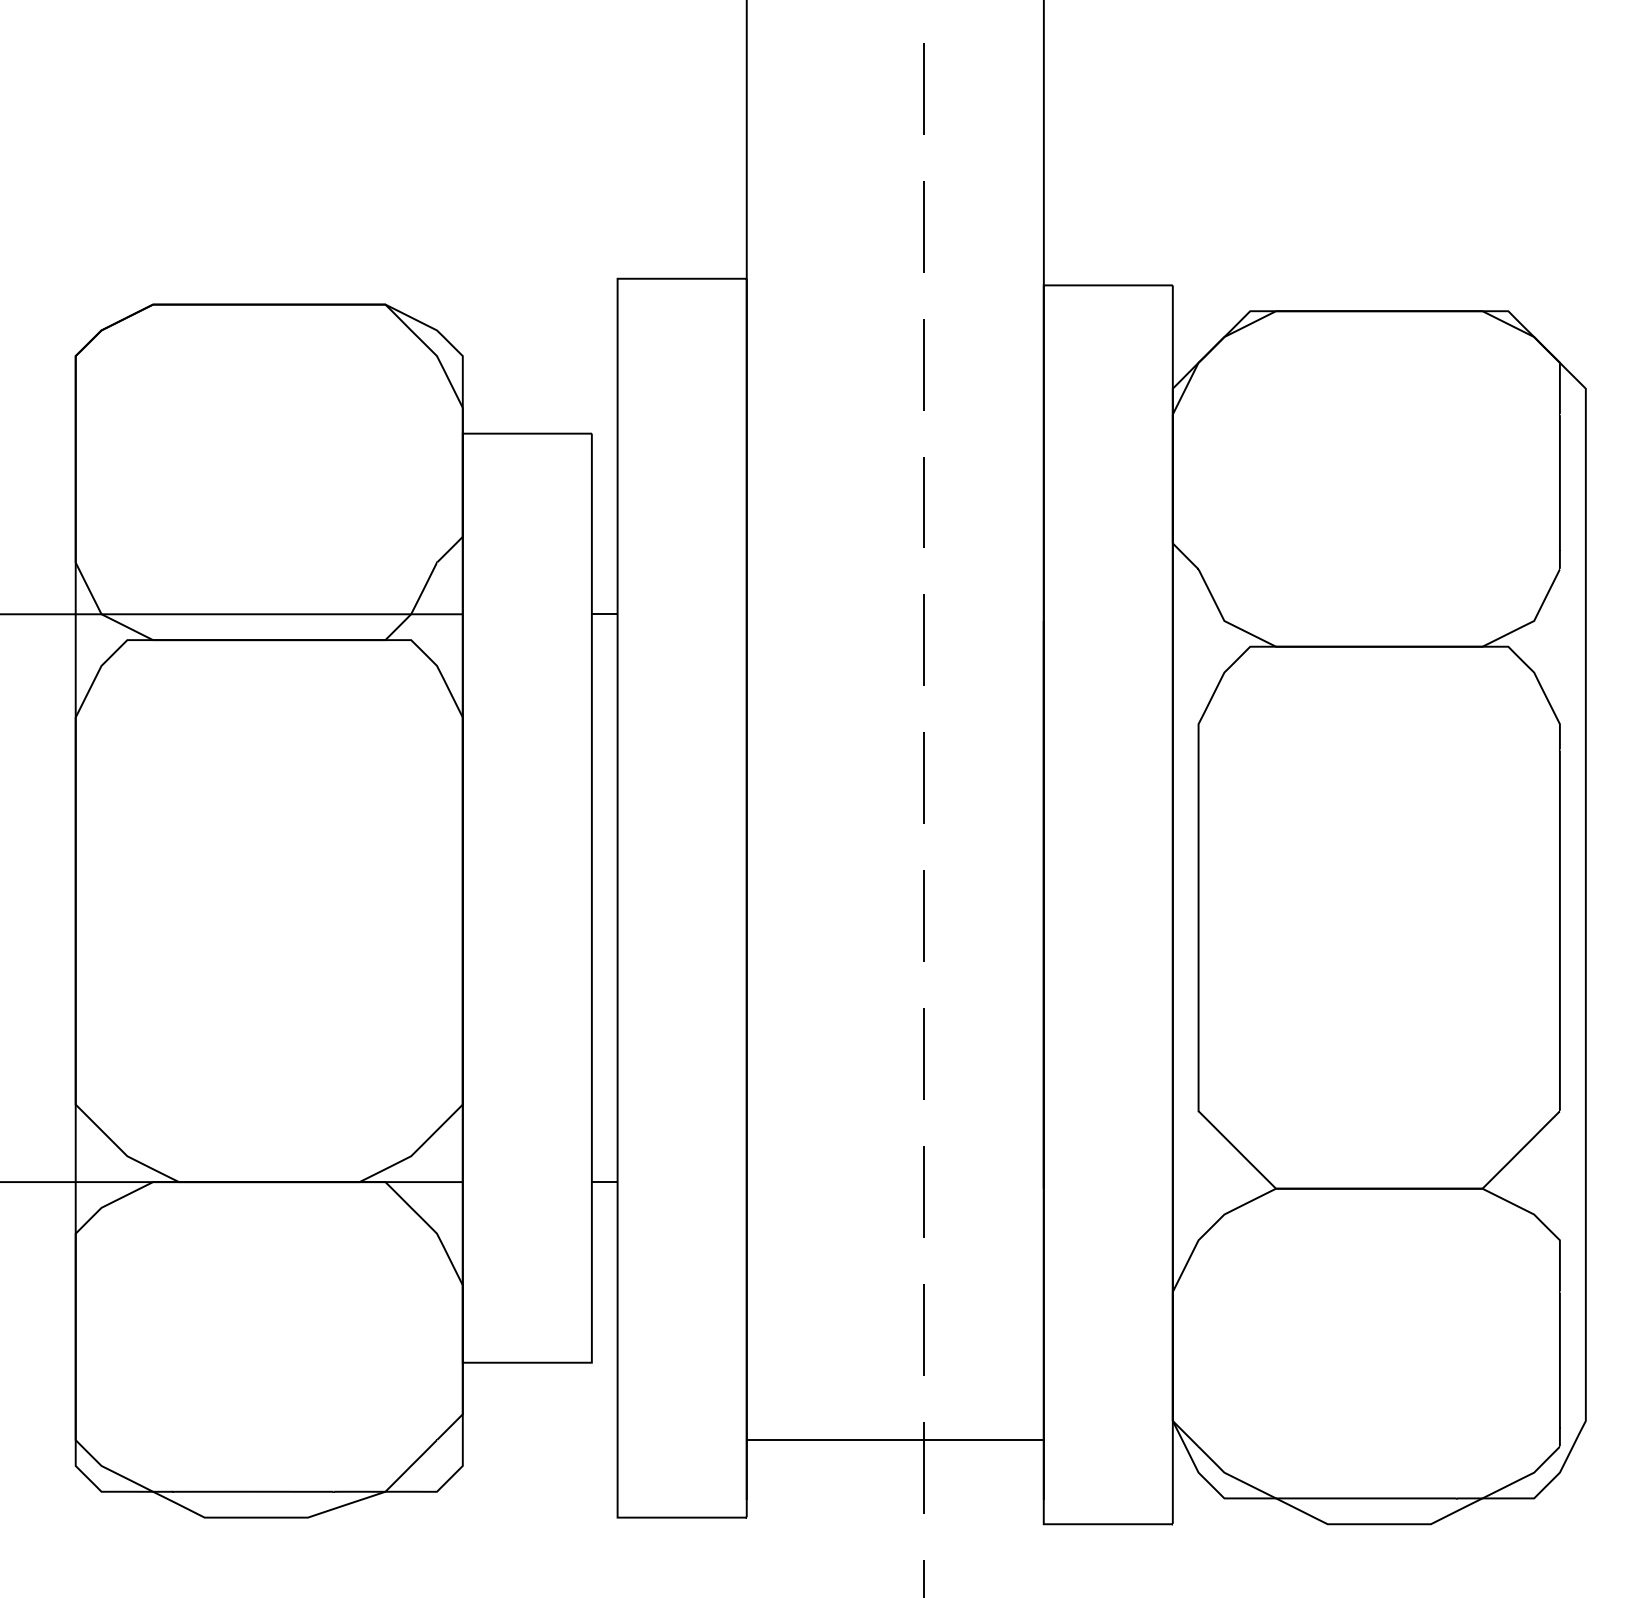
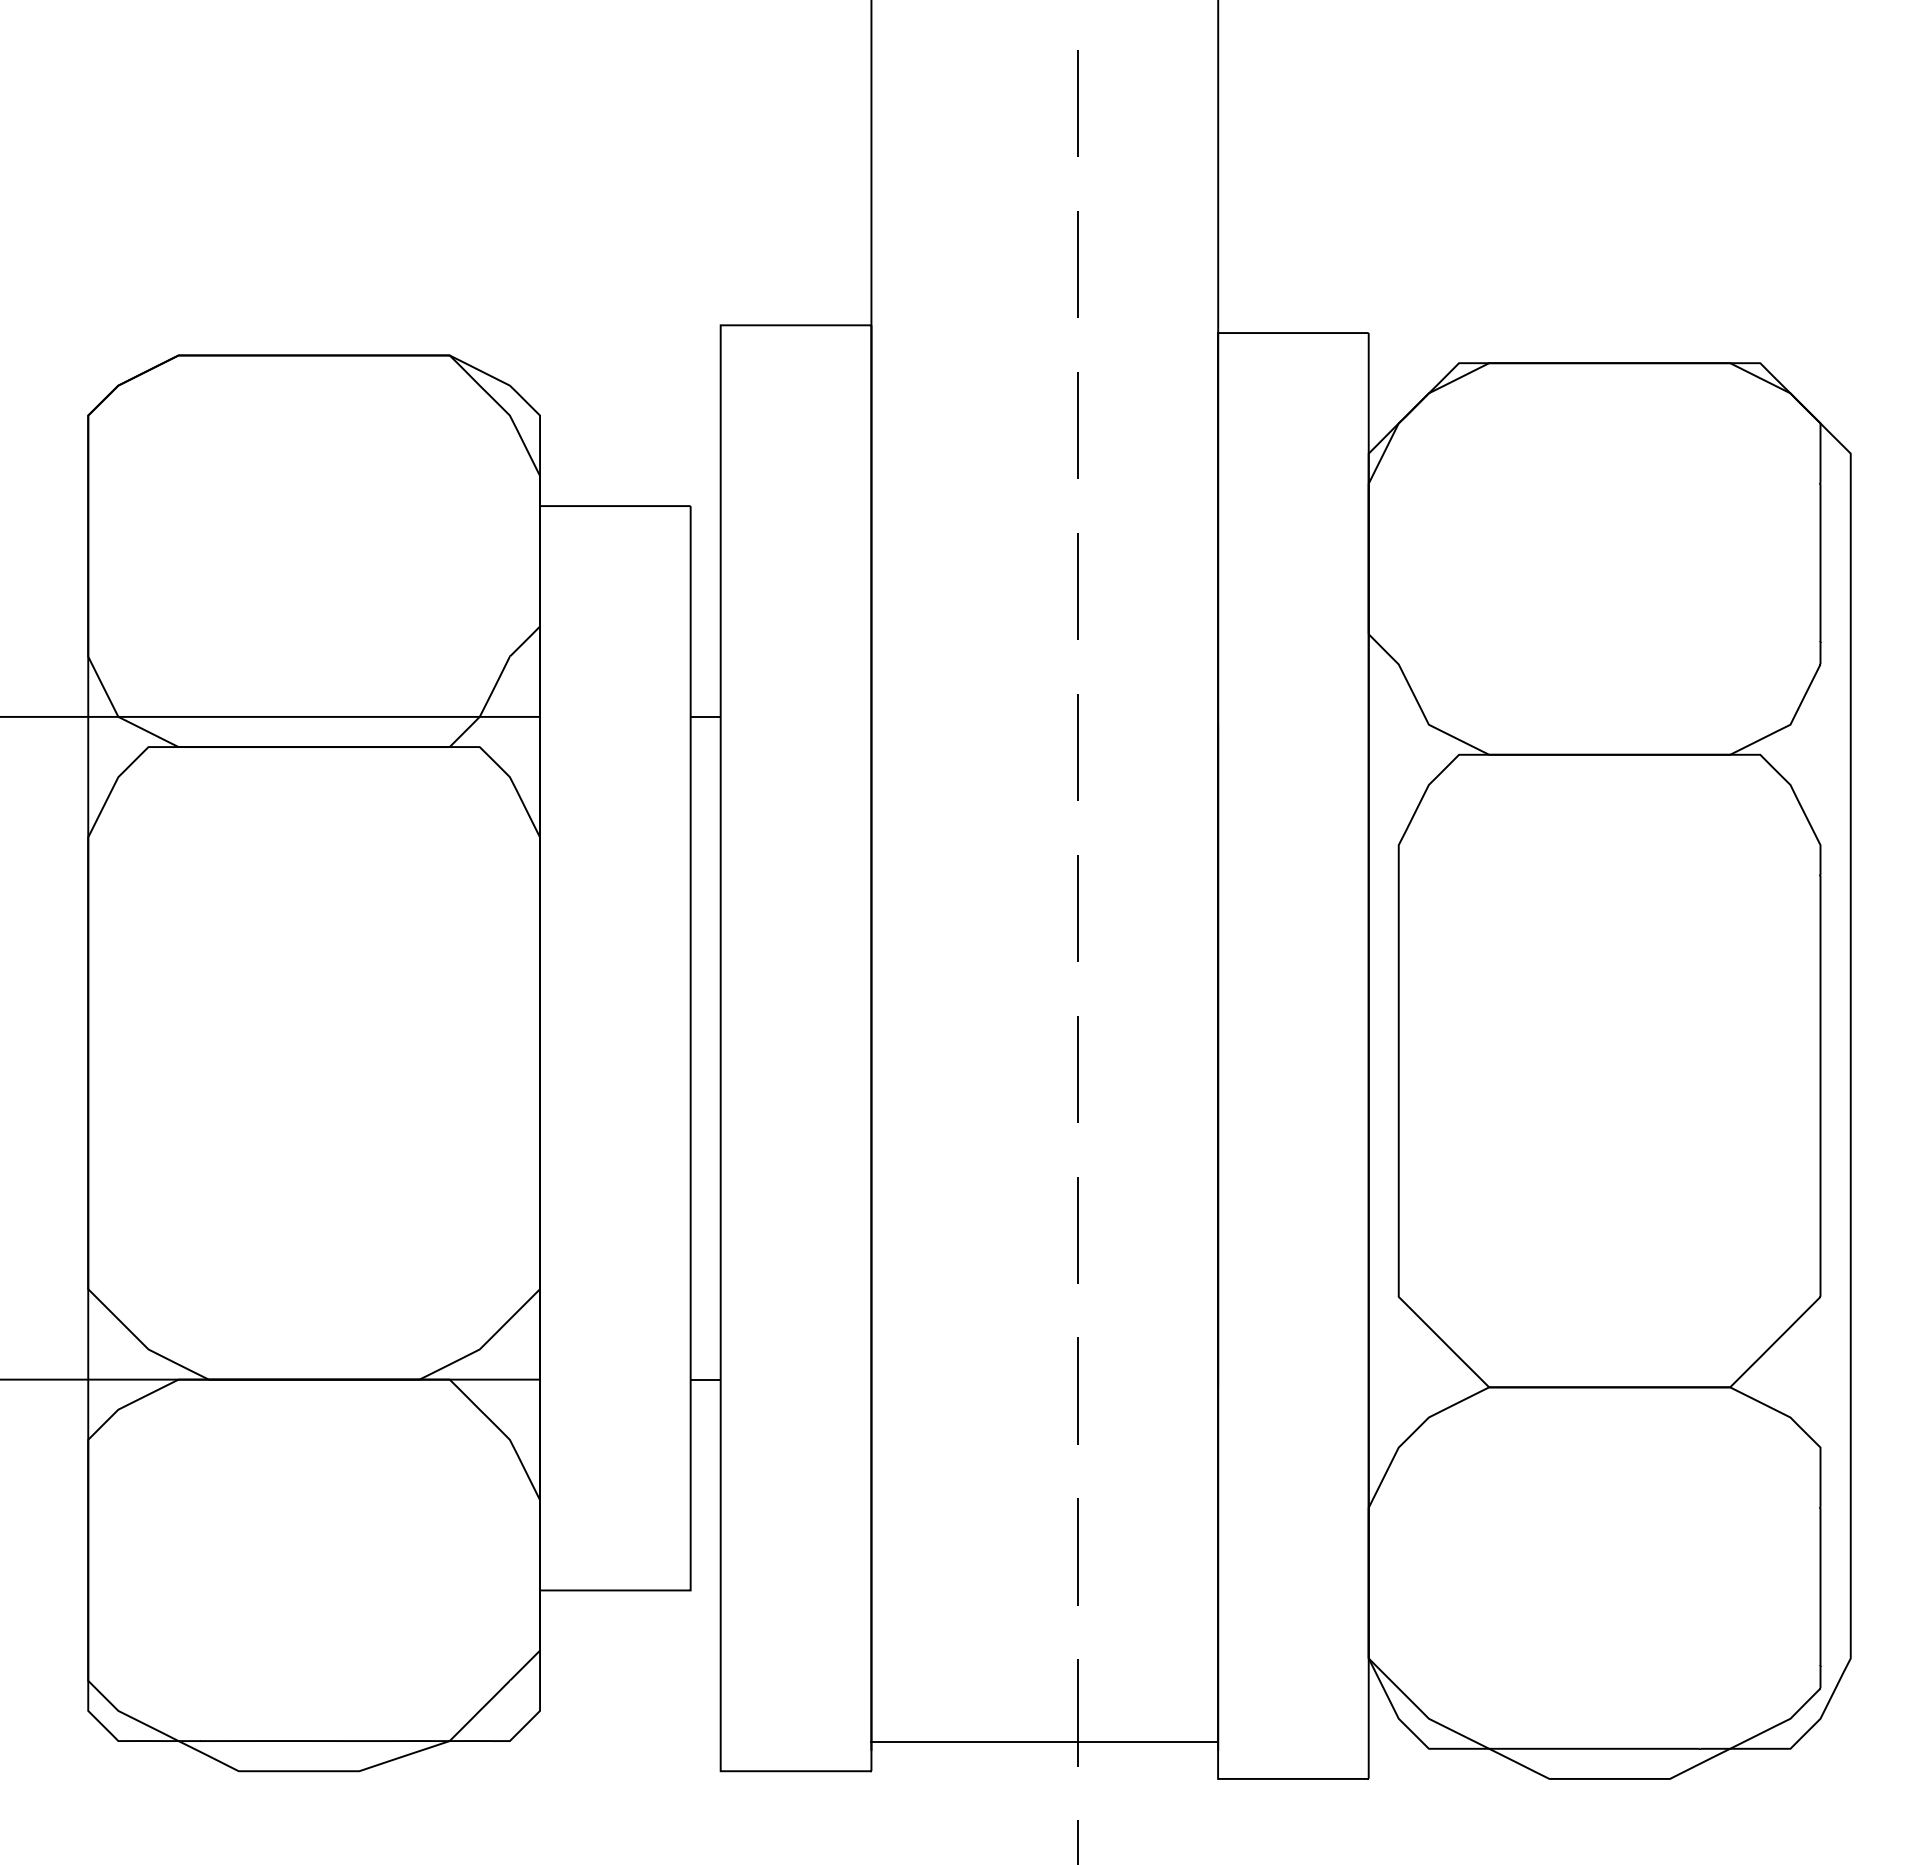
line: (895, 1439) -> (1044, 1741), moved

